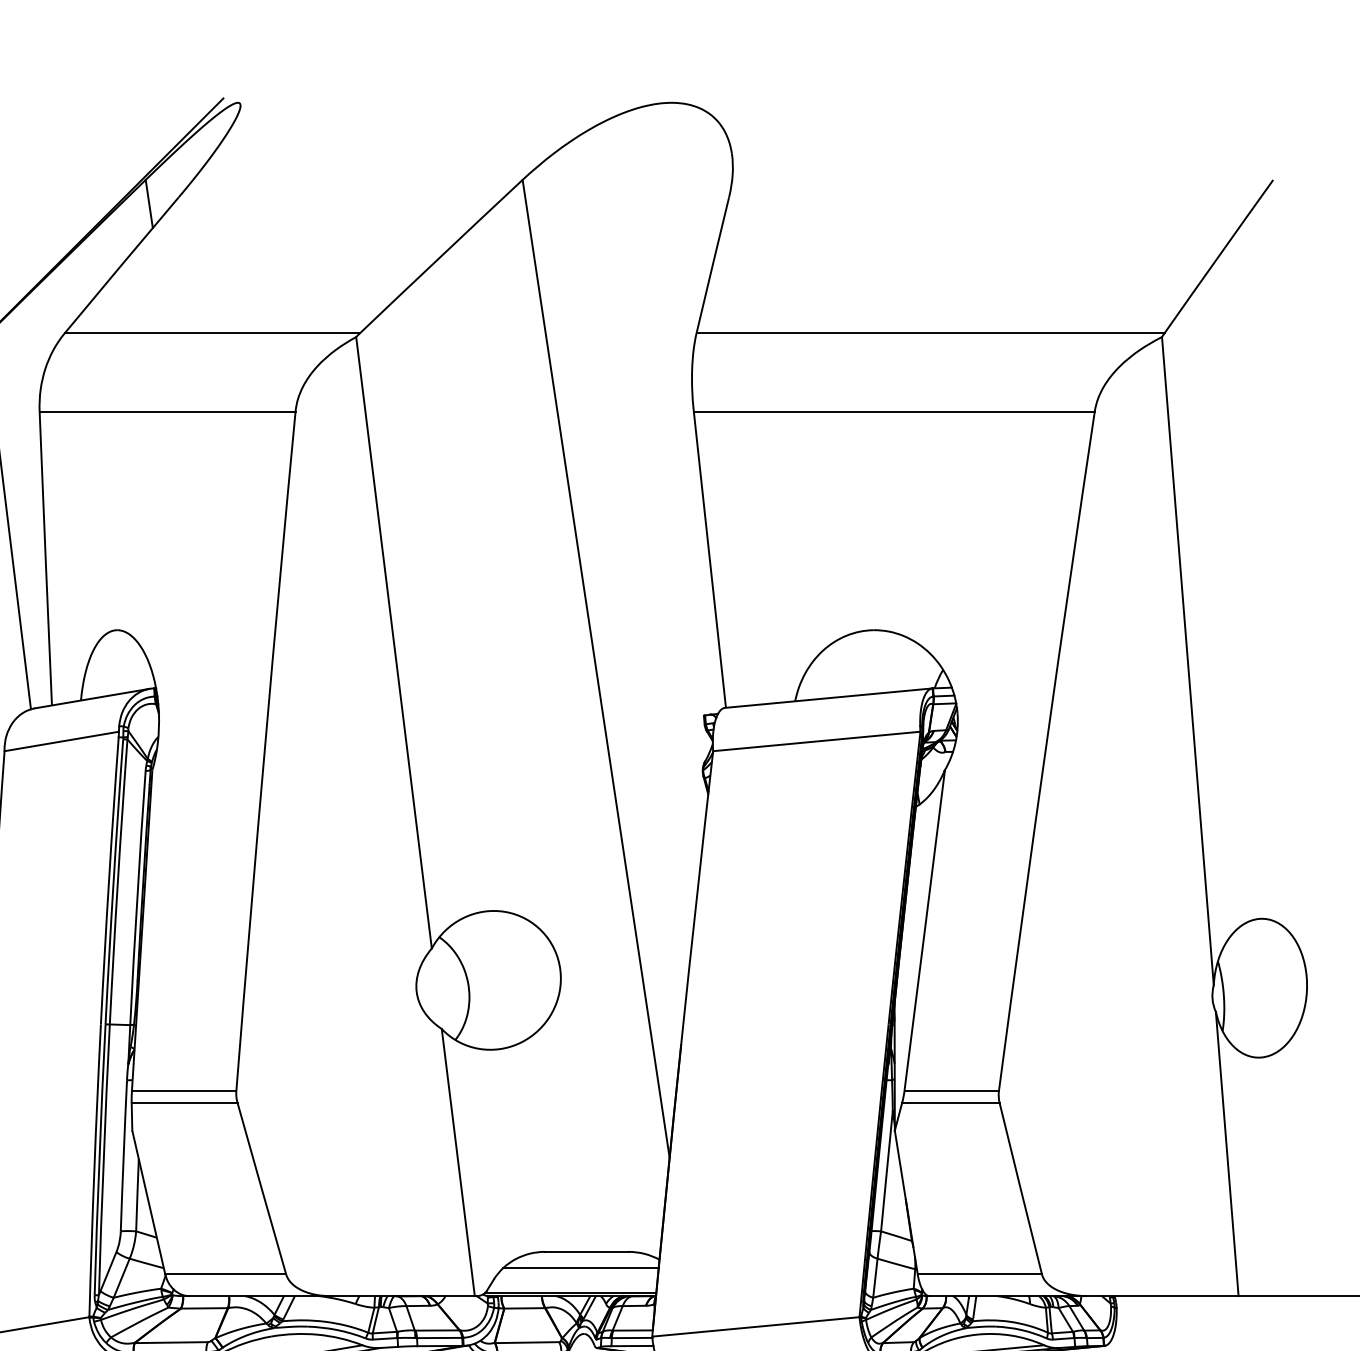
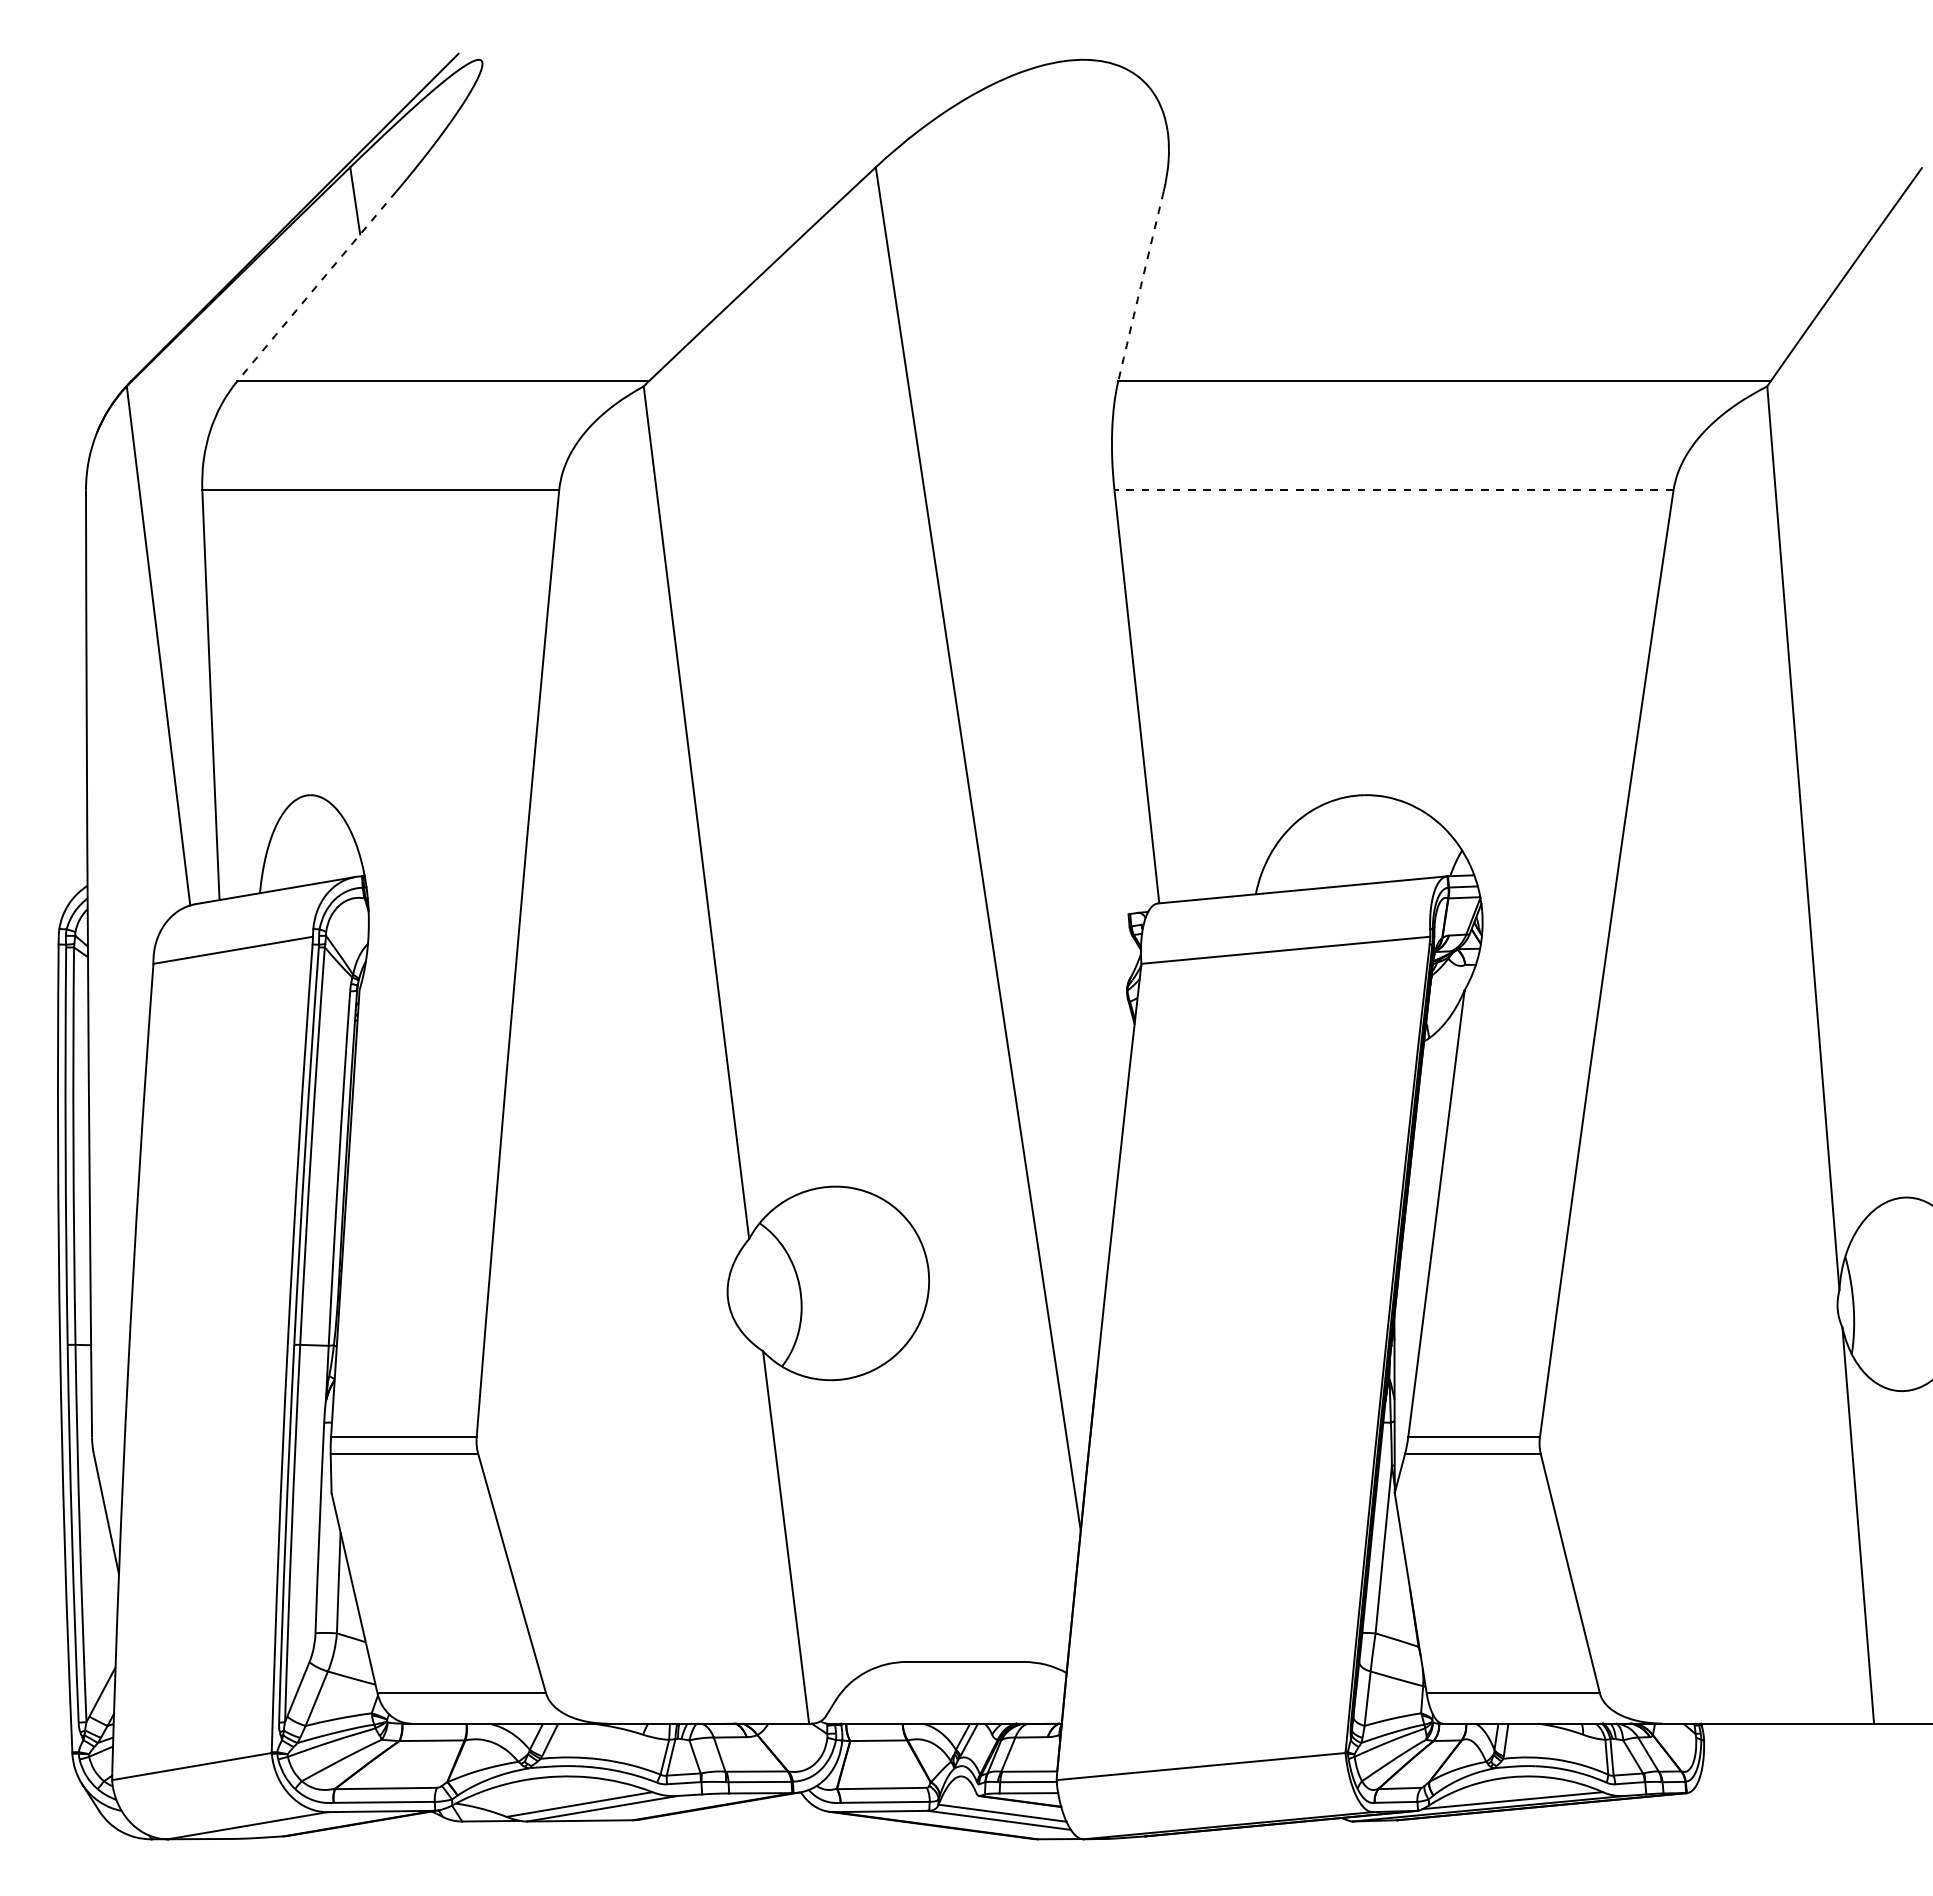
arc: (121, 265) -> (316, 286), solid -> dashed
arc: (712, 265) -> (1140, 286), solid -> dashed
line: (894, 411) -> (1394, 490), solid -> dashed
line: (580, 1268) -> (956, 1684), removed
line: (570, 1293) -> (942, 1719), removed

